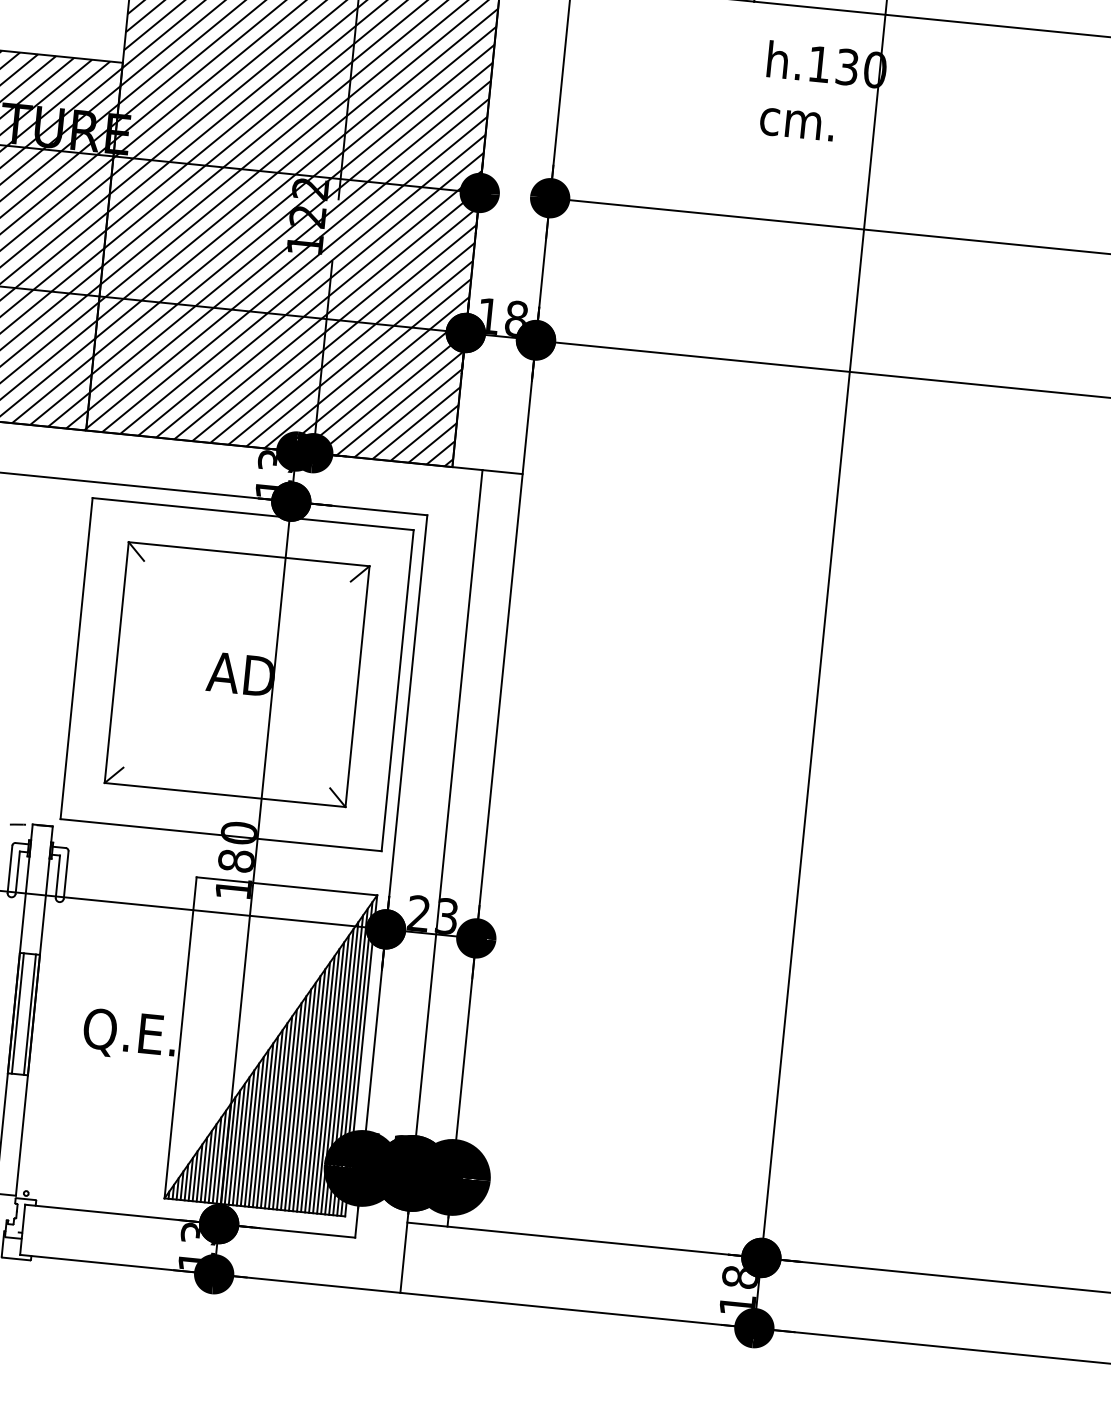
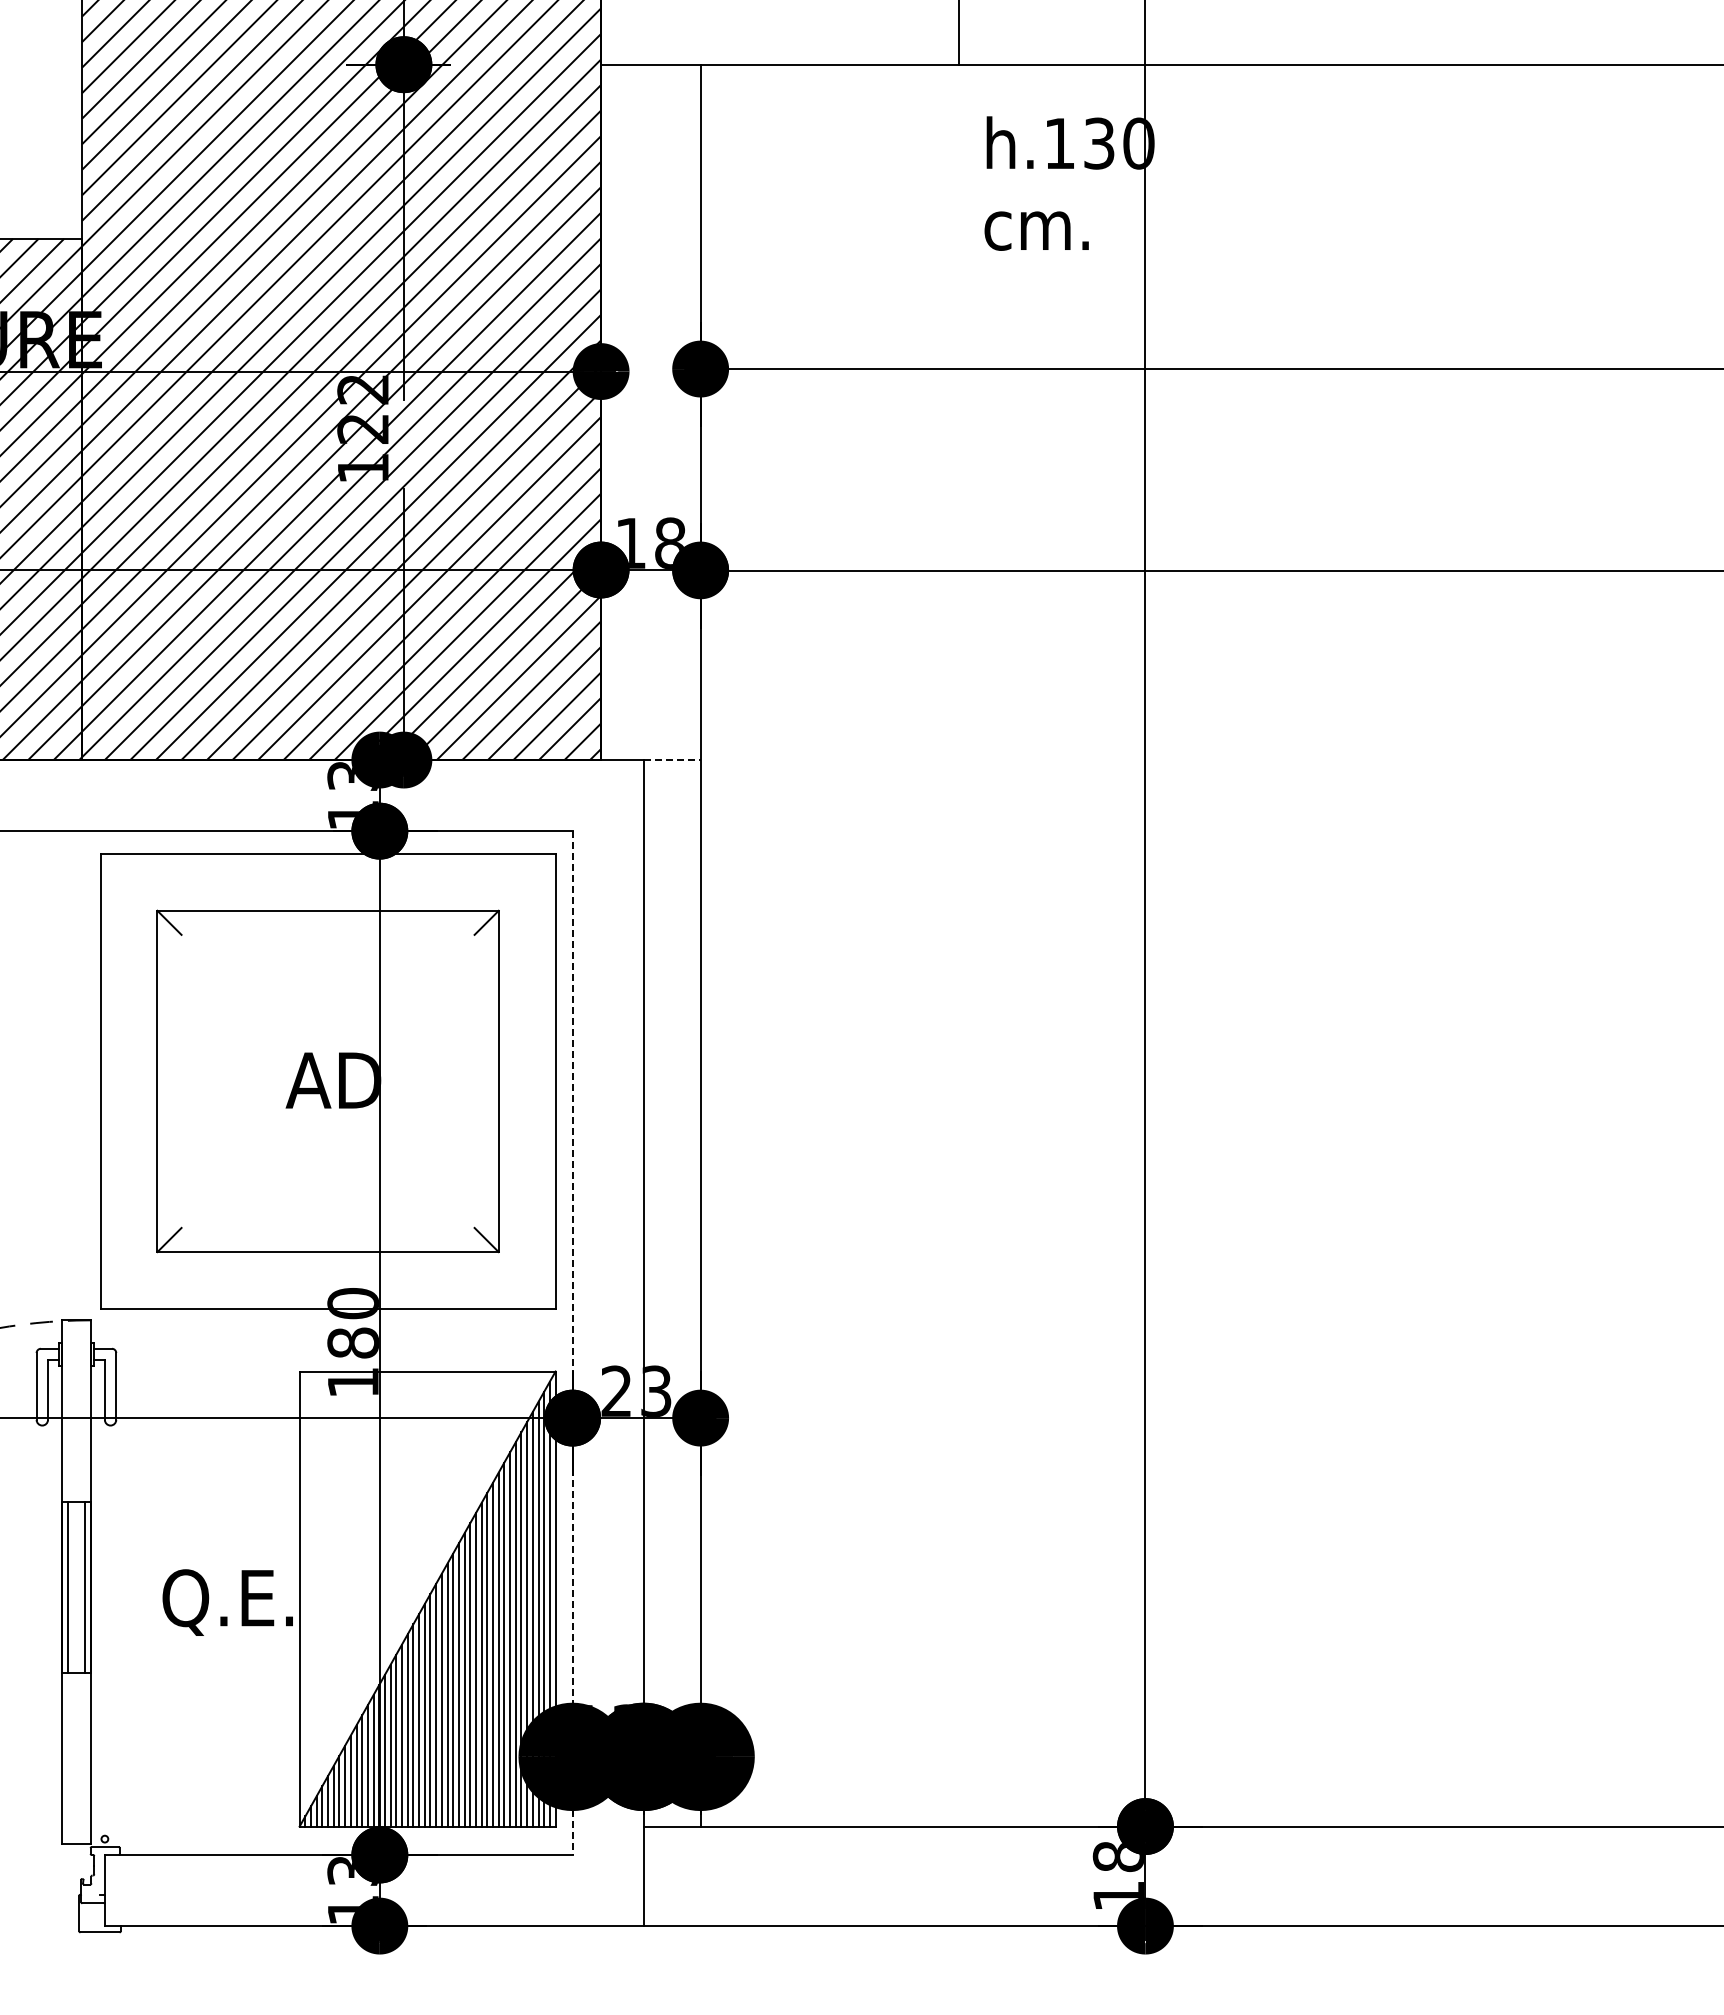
line: (502, 472) -> (672, 760), solid -> dashed
line: (391, 876) -> (572, 1343), solid -> dashed

